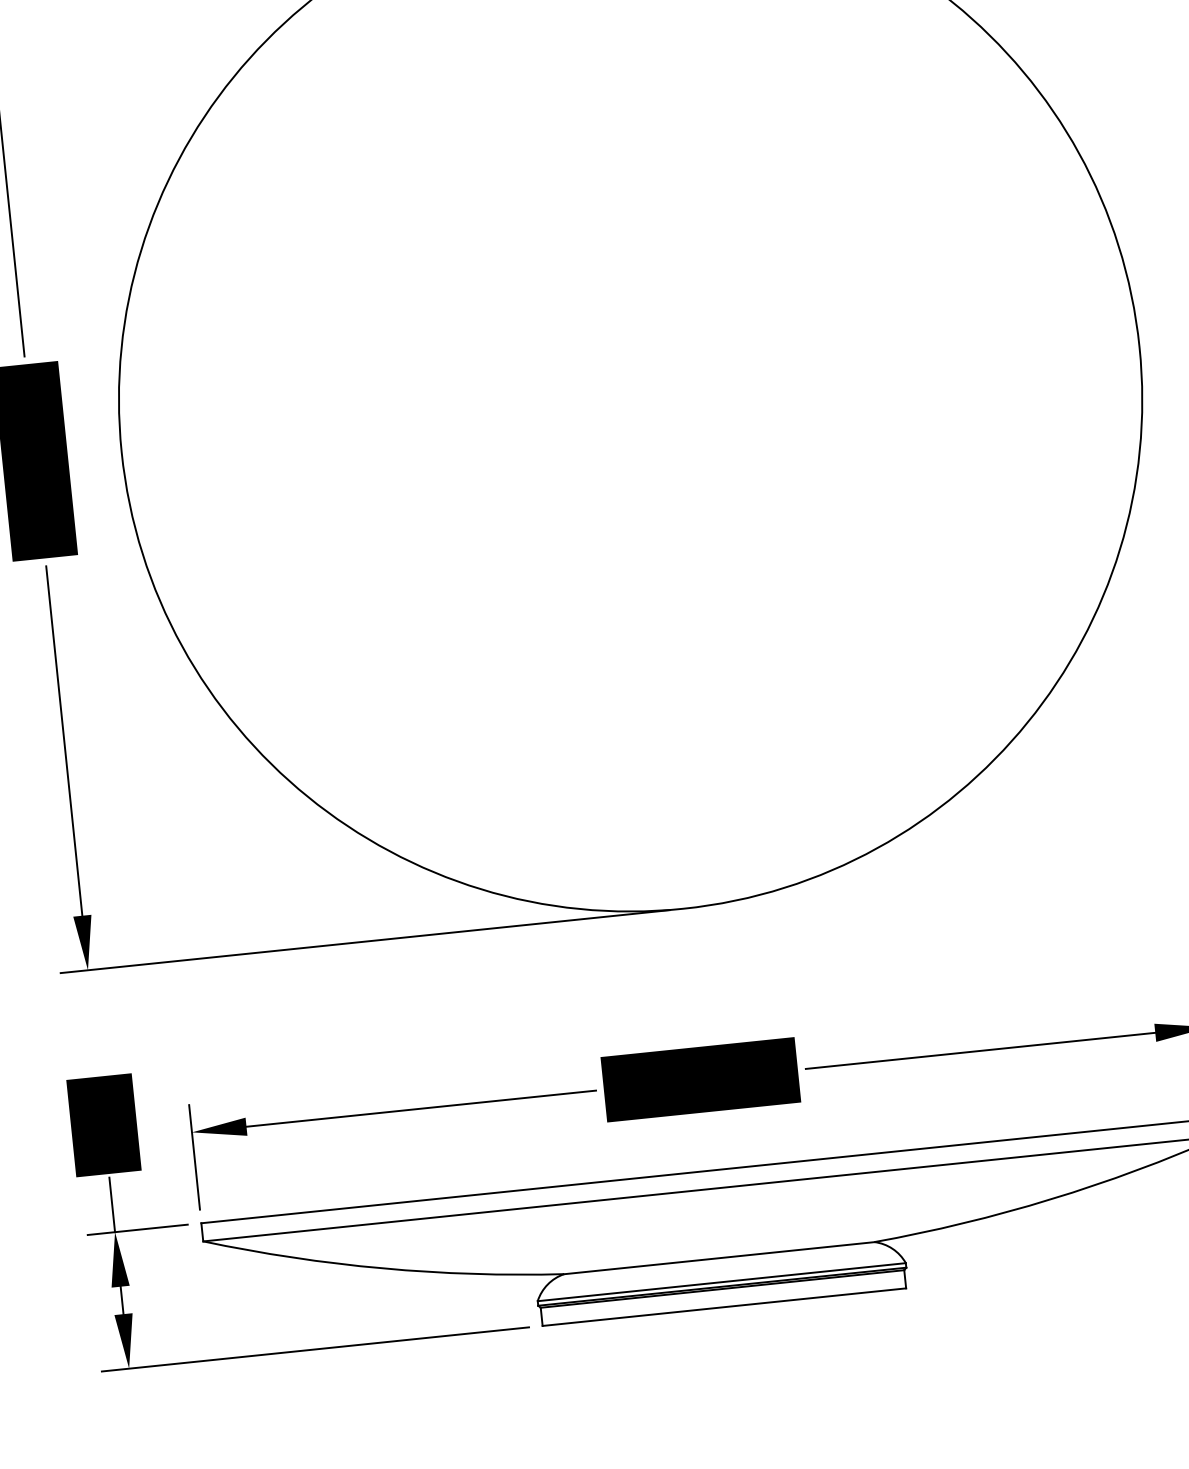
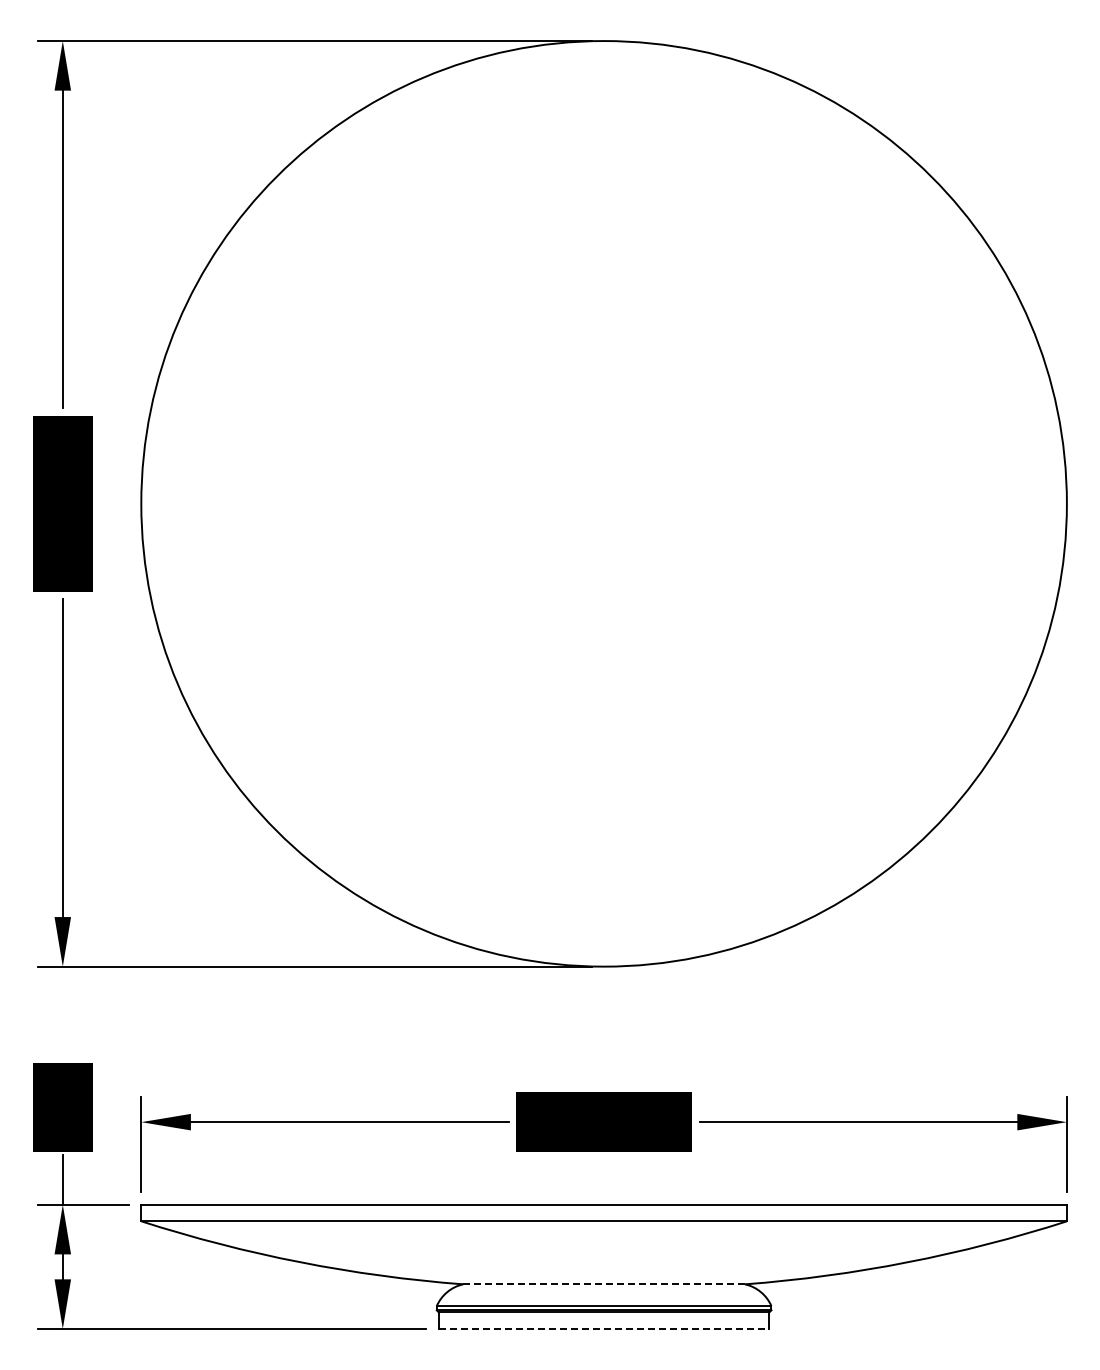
line: (718, 1258) -> (603, 1284), solid -> dashed
line: (724, 1306) -> (604, 1328), solid -> dashed

